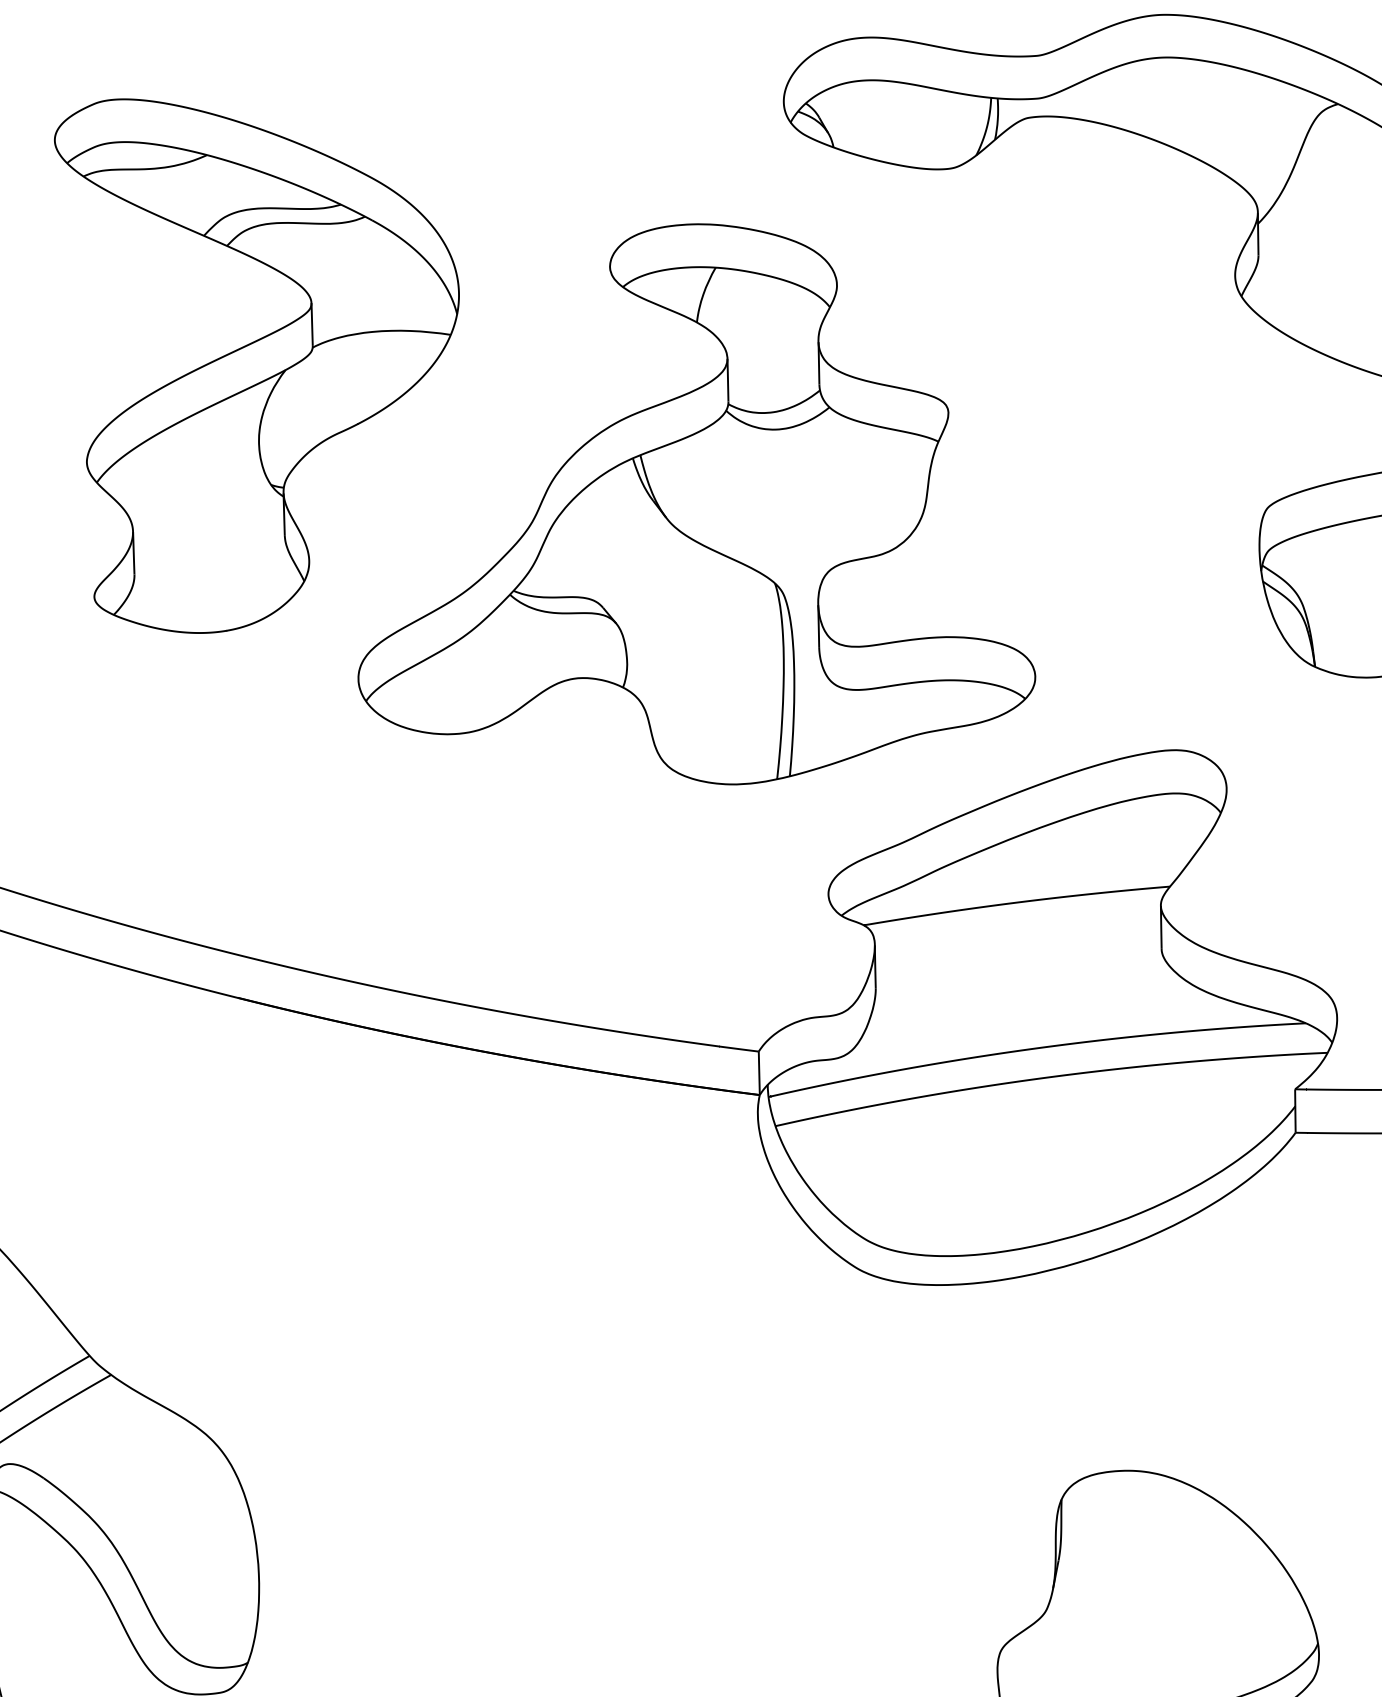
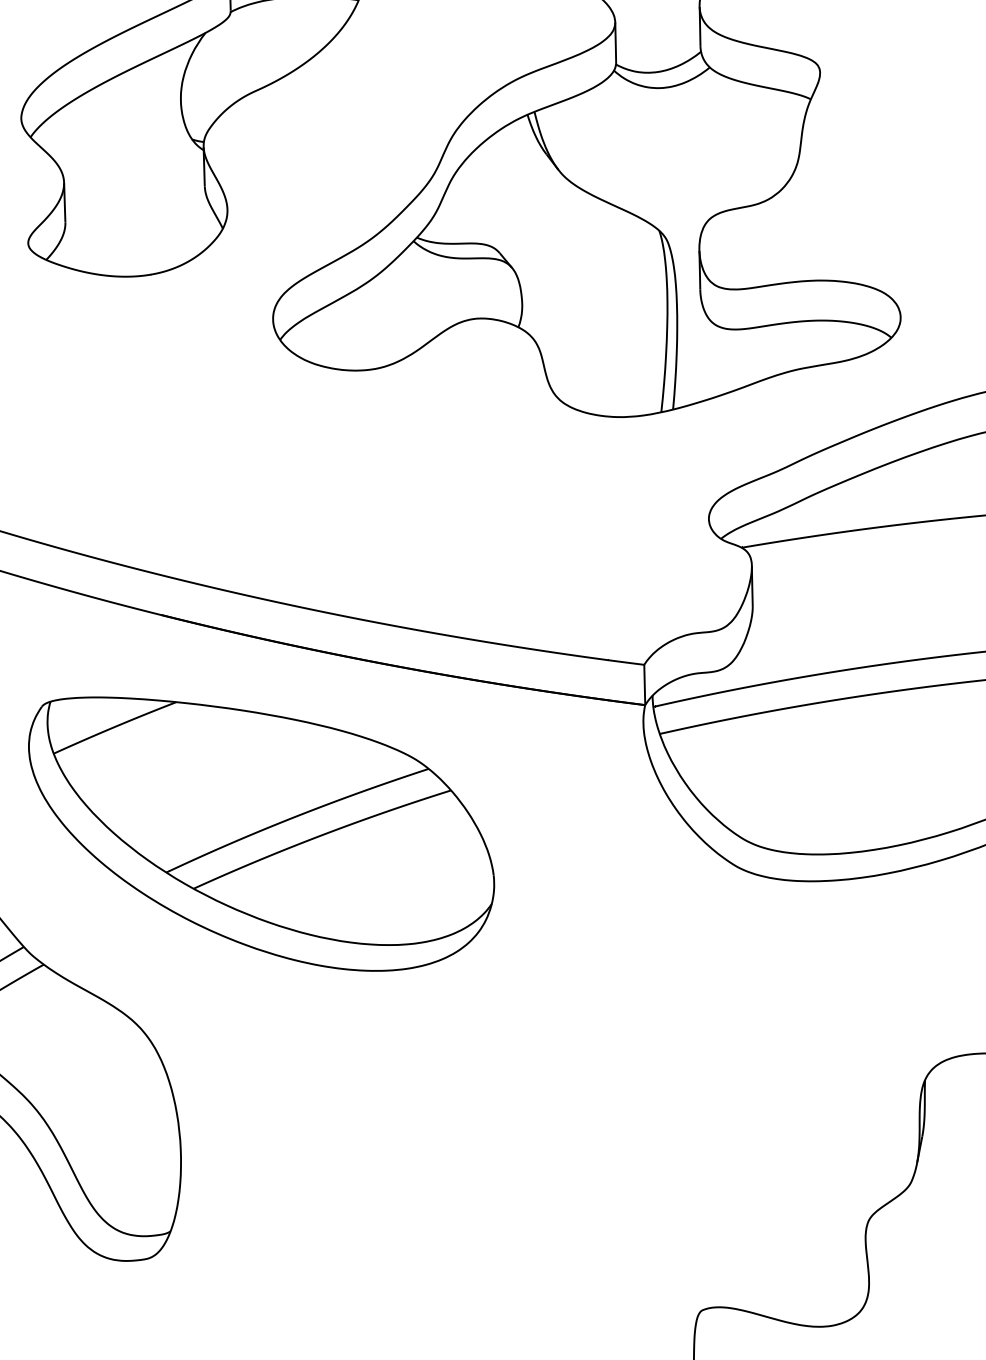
part: (345, 1233) -> (261, 833), added

